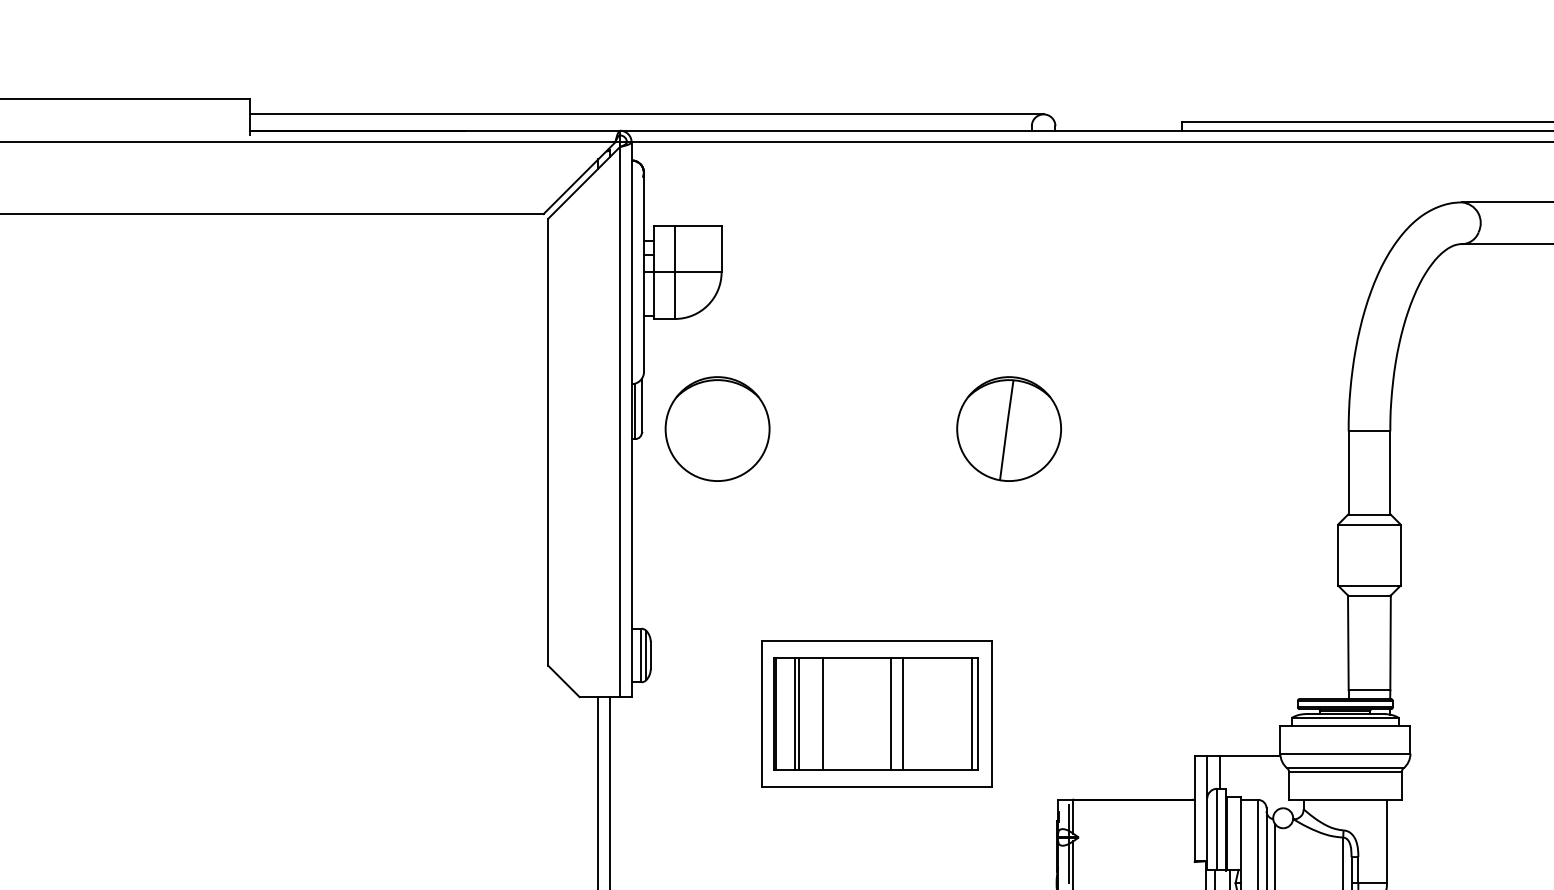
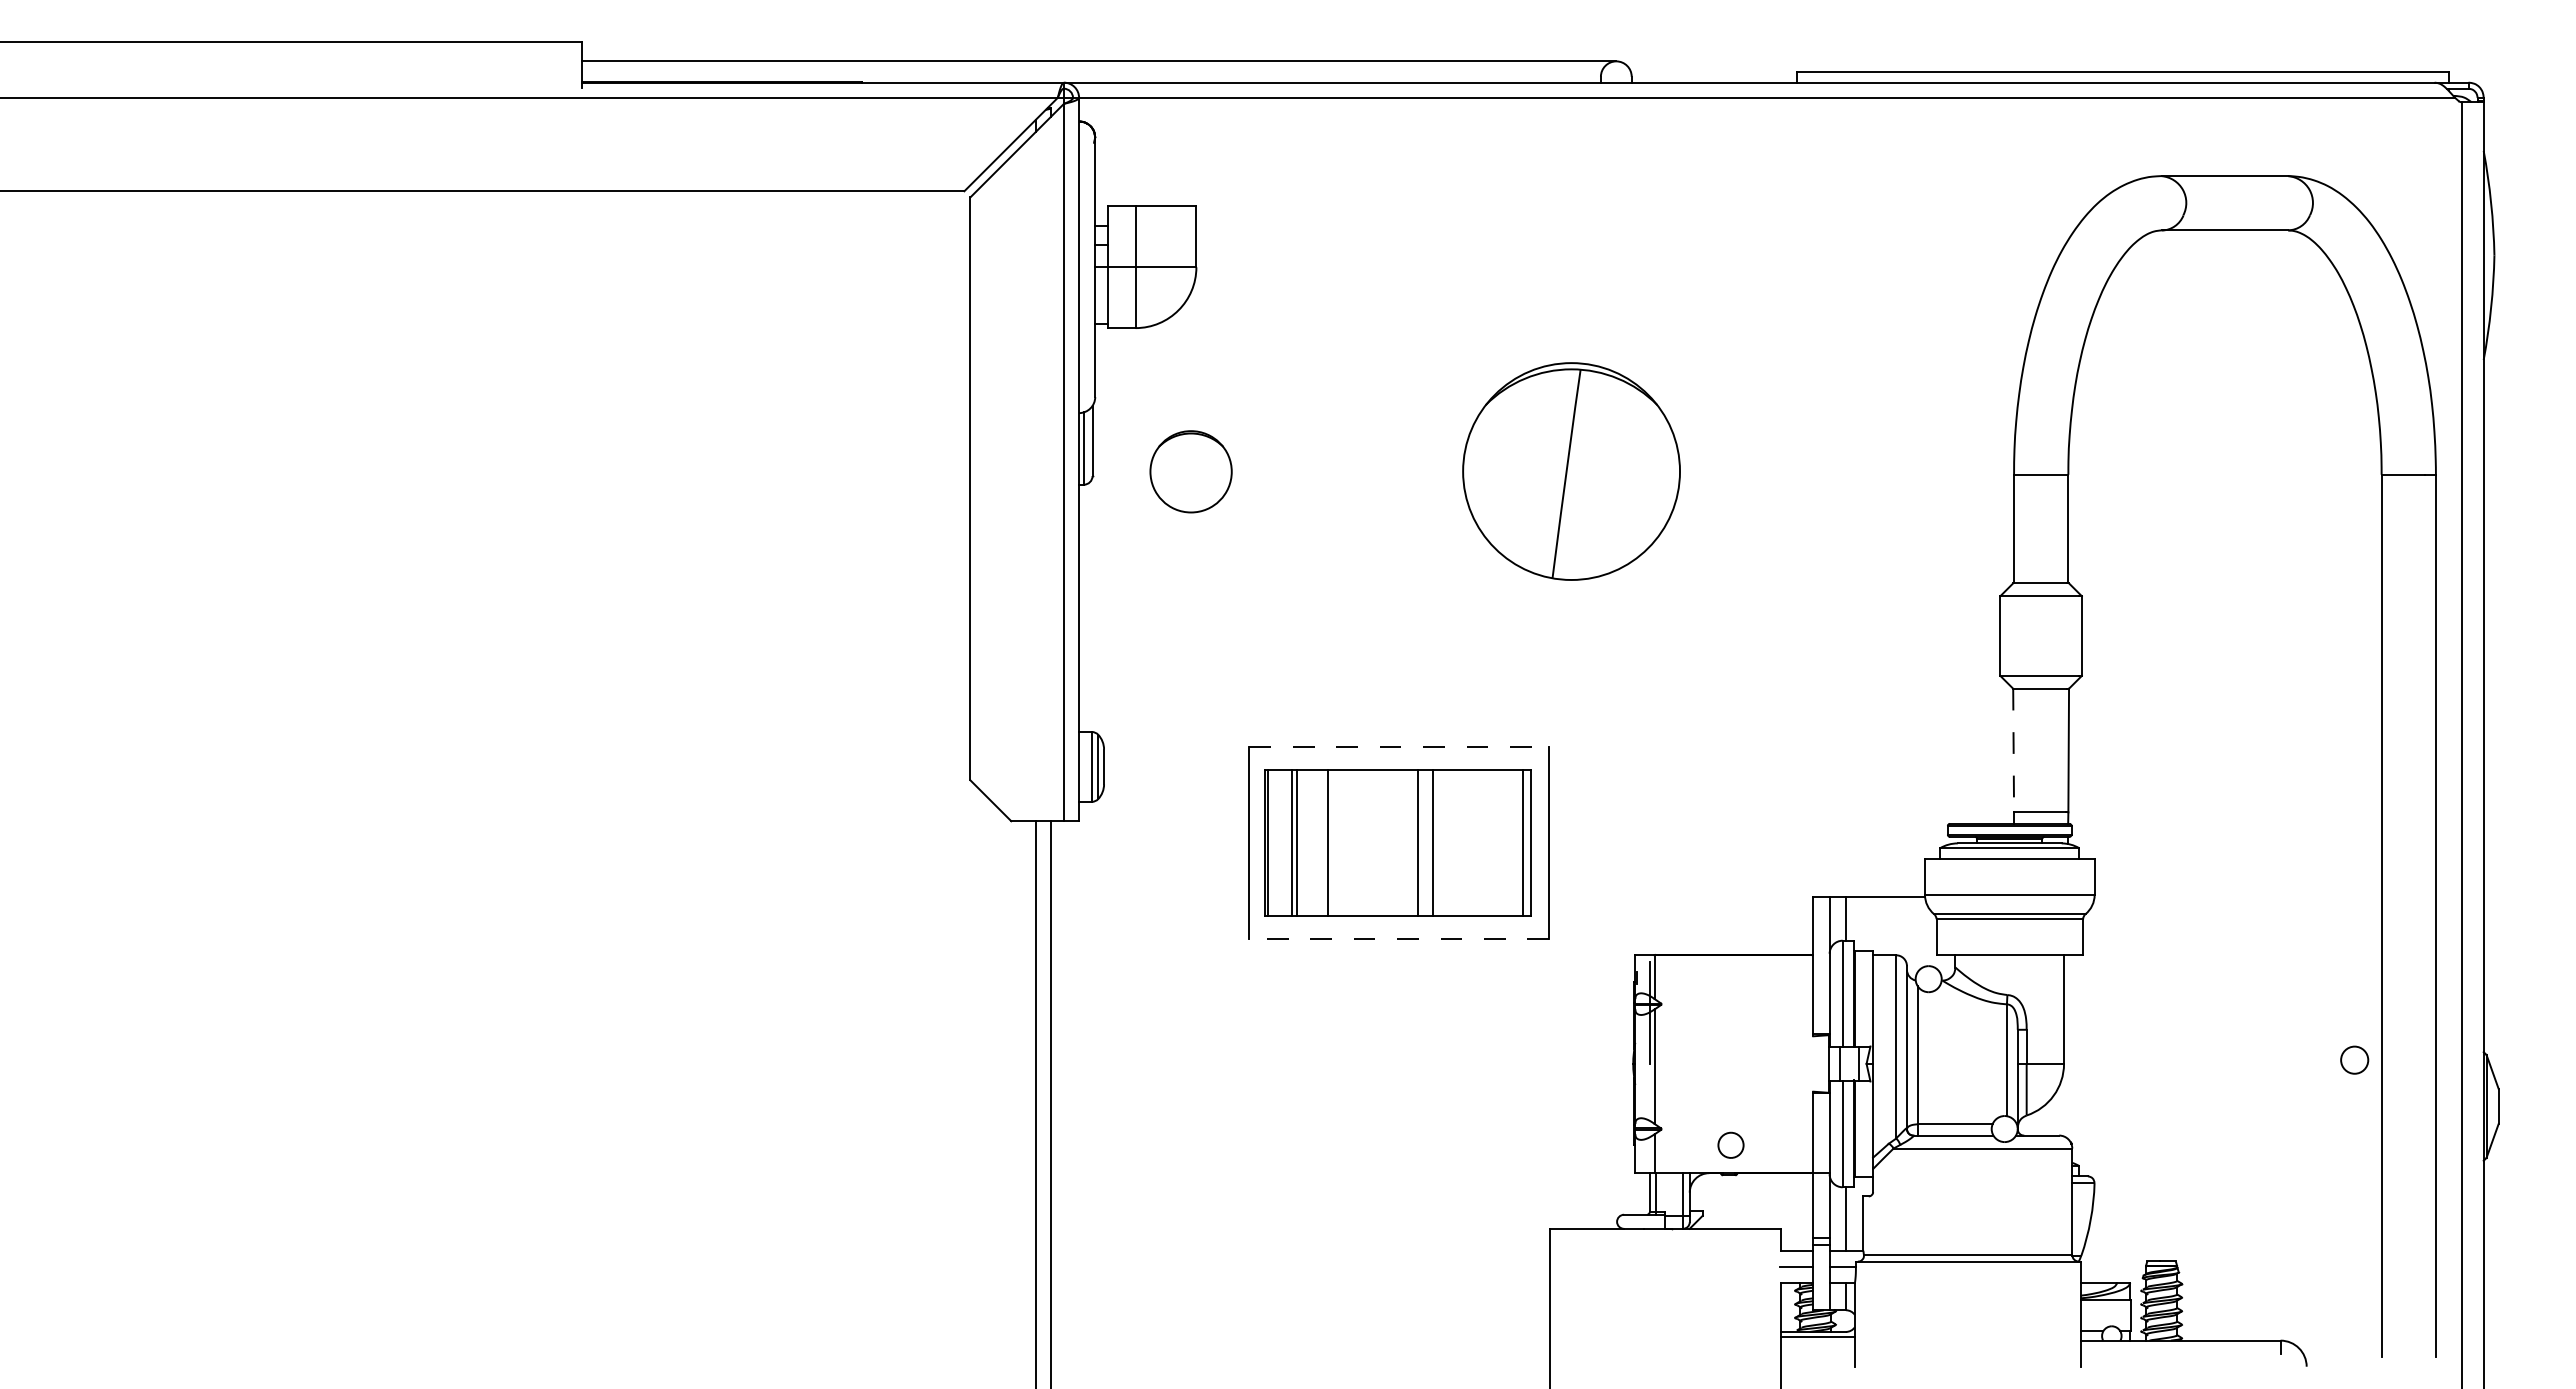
part: (717, 428) -> (1190, 471), size x0.6
part: (1008, 428) -> (1570, 471), size x1.6
line: (877, 640) -> (1399, 747), solid -> dashed
line: (1348, 642) -> (2013, 750), solid -> dashed
line: (877, 787) -> (1399, 938), solid -> dashed

